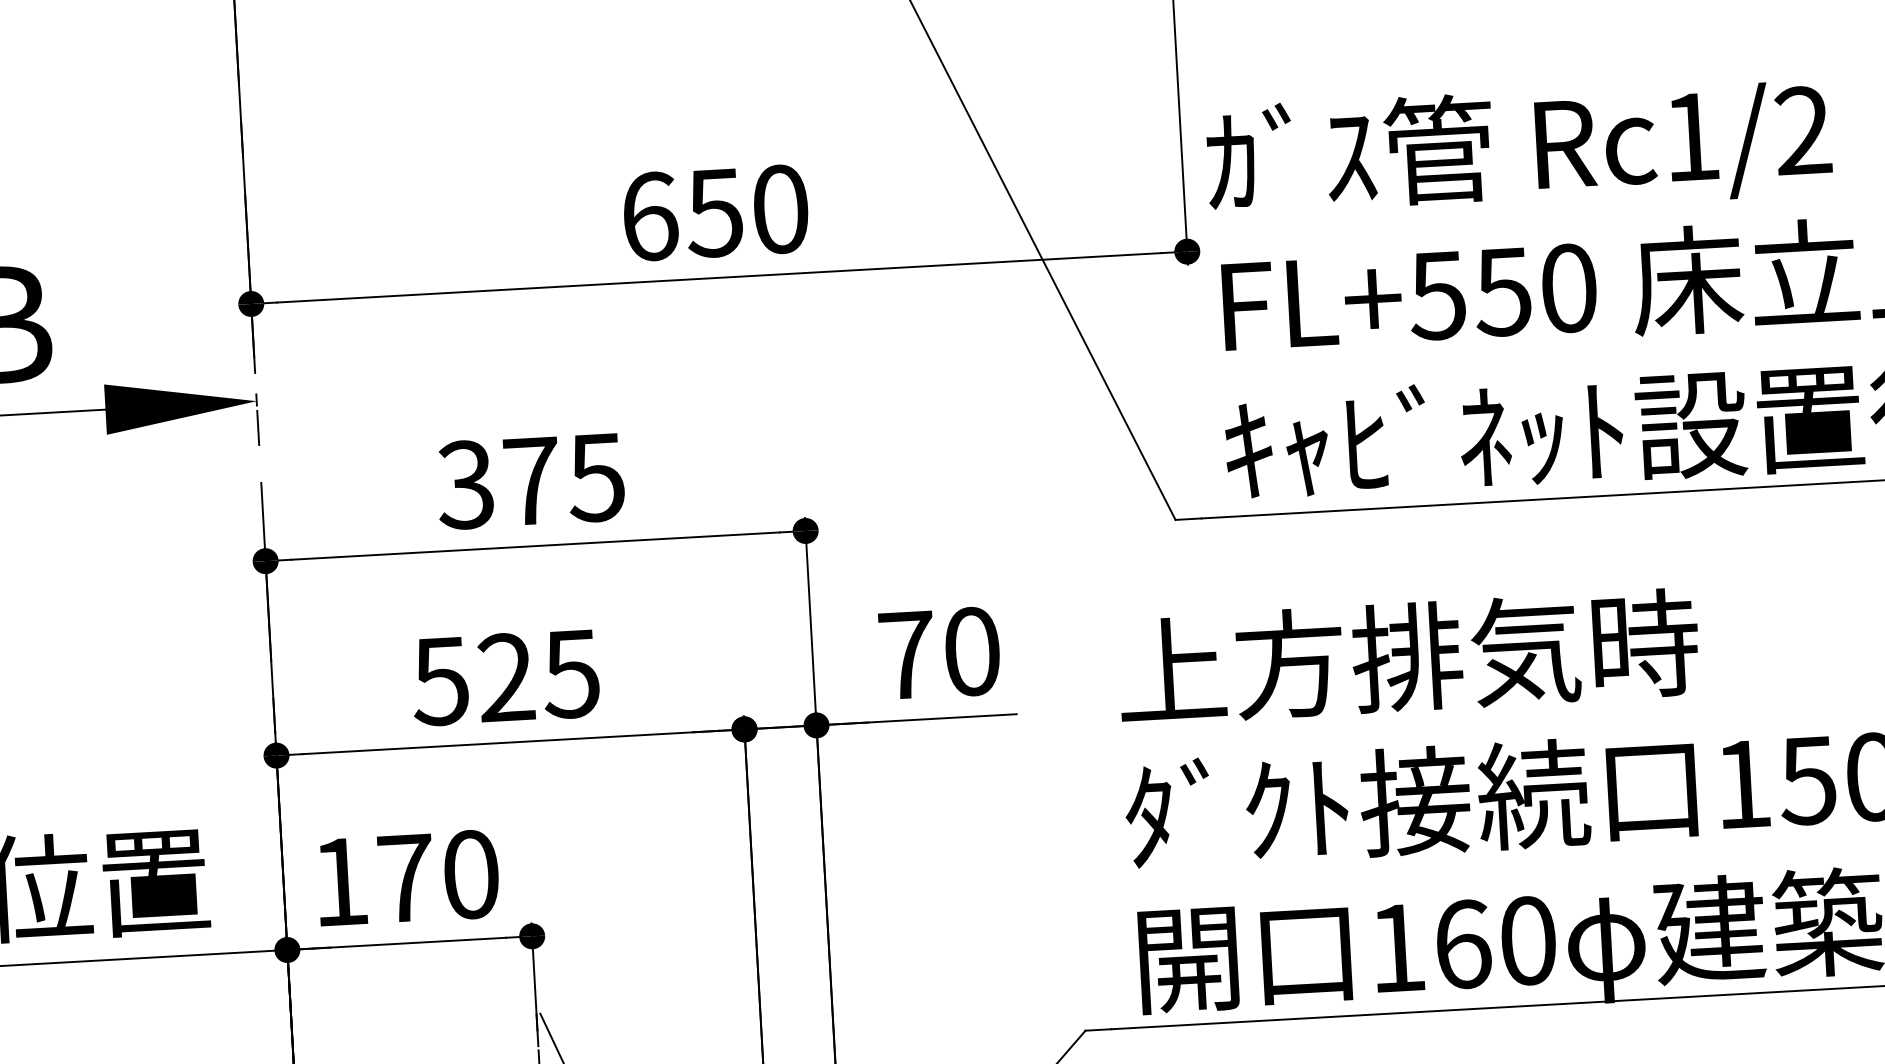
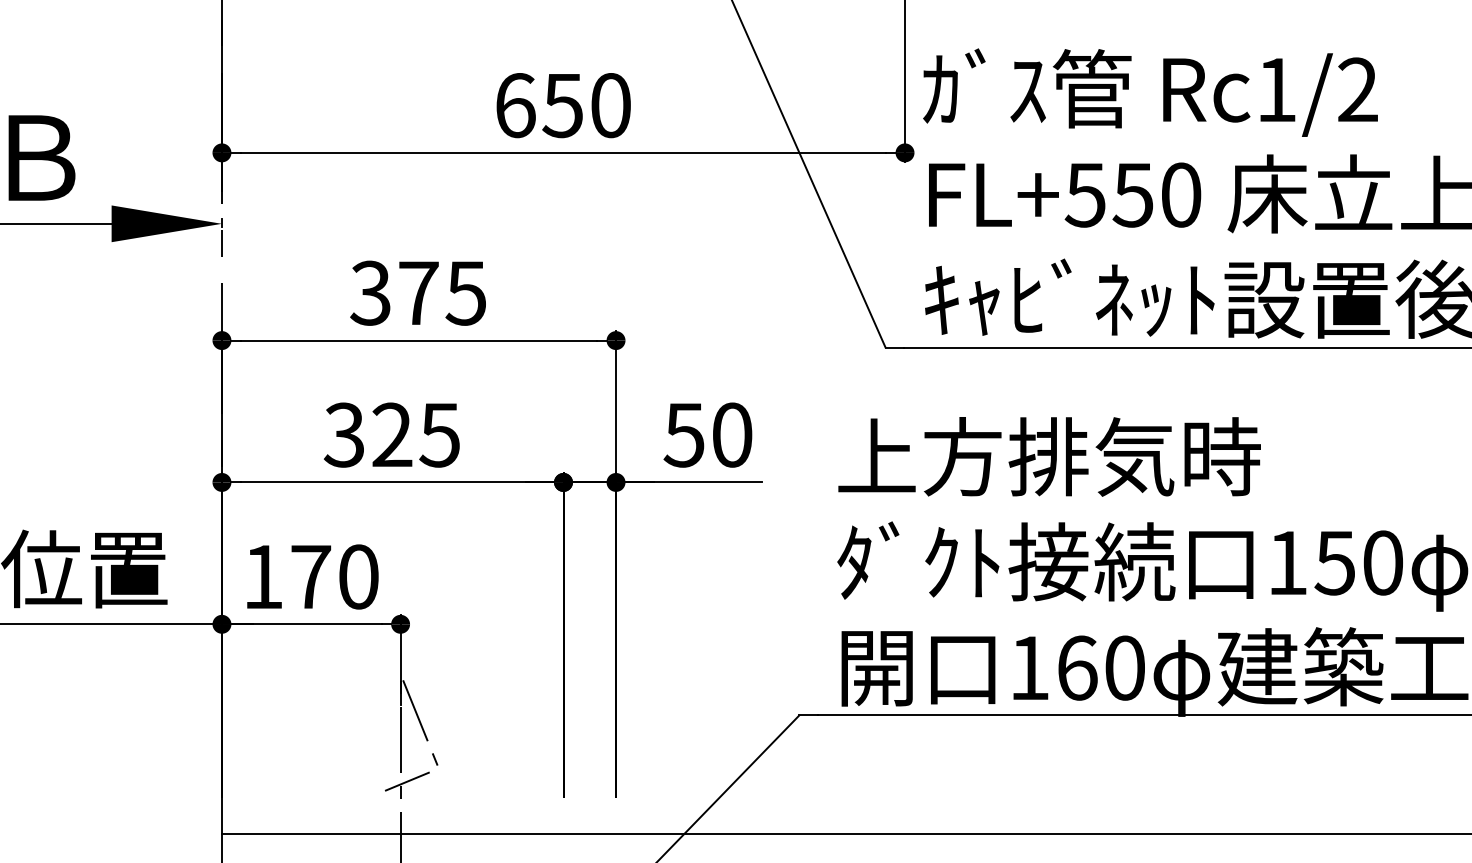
text: (905, 655) -> (683, 435), 70 -> 50
text: (439, 680) -> (343, 434), 525 -> 325

